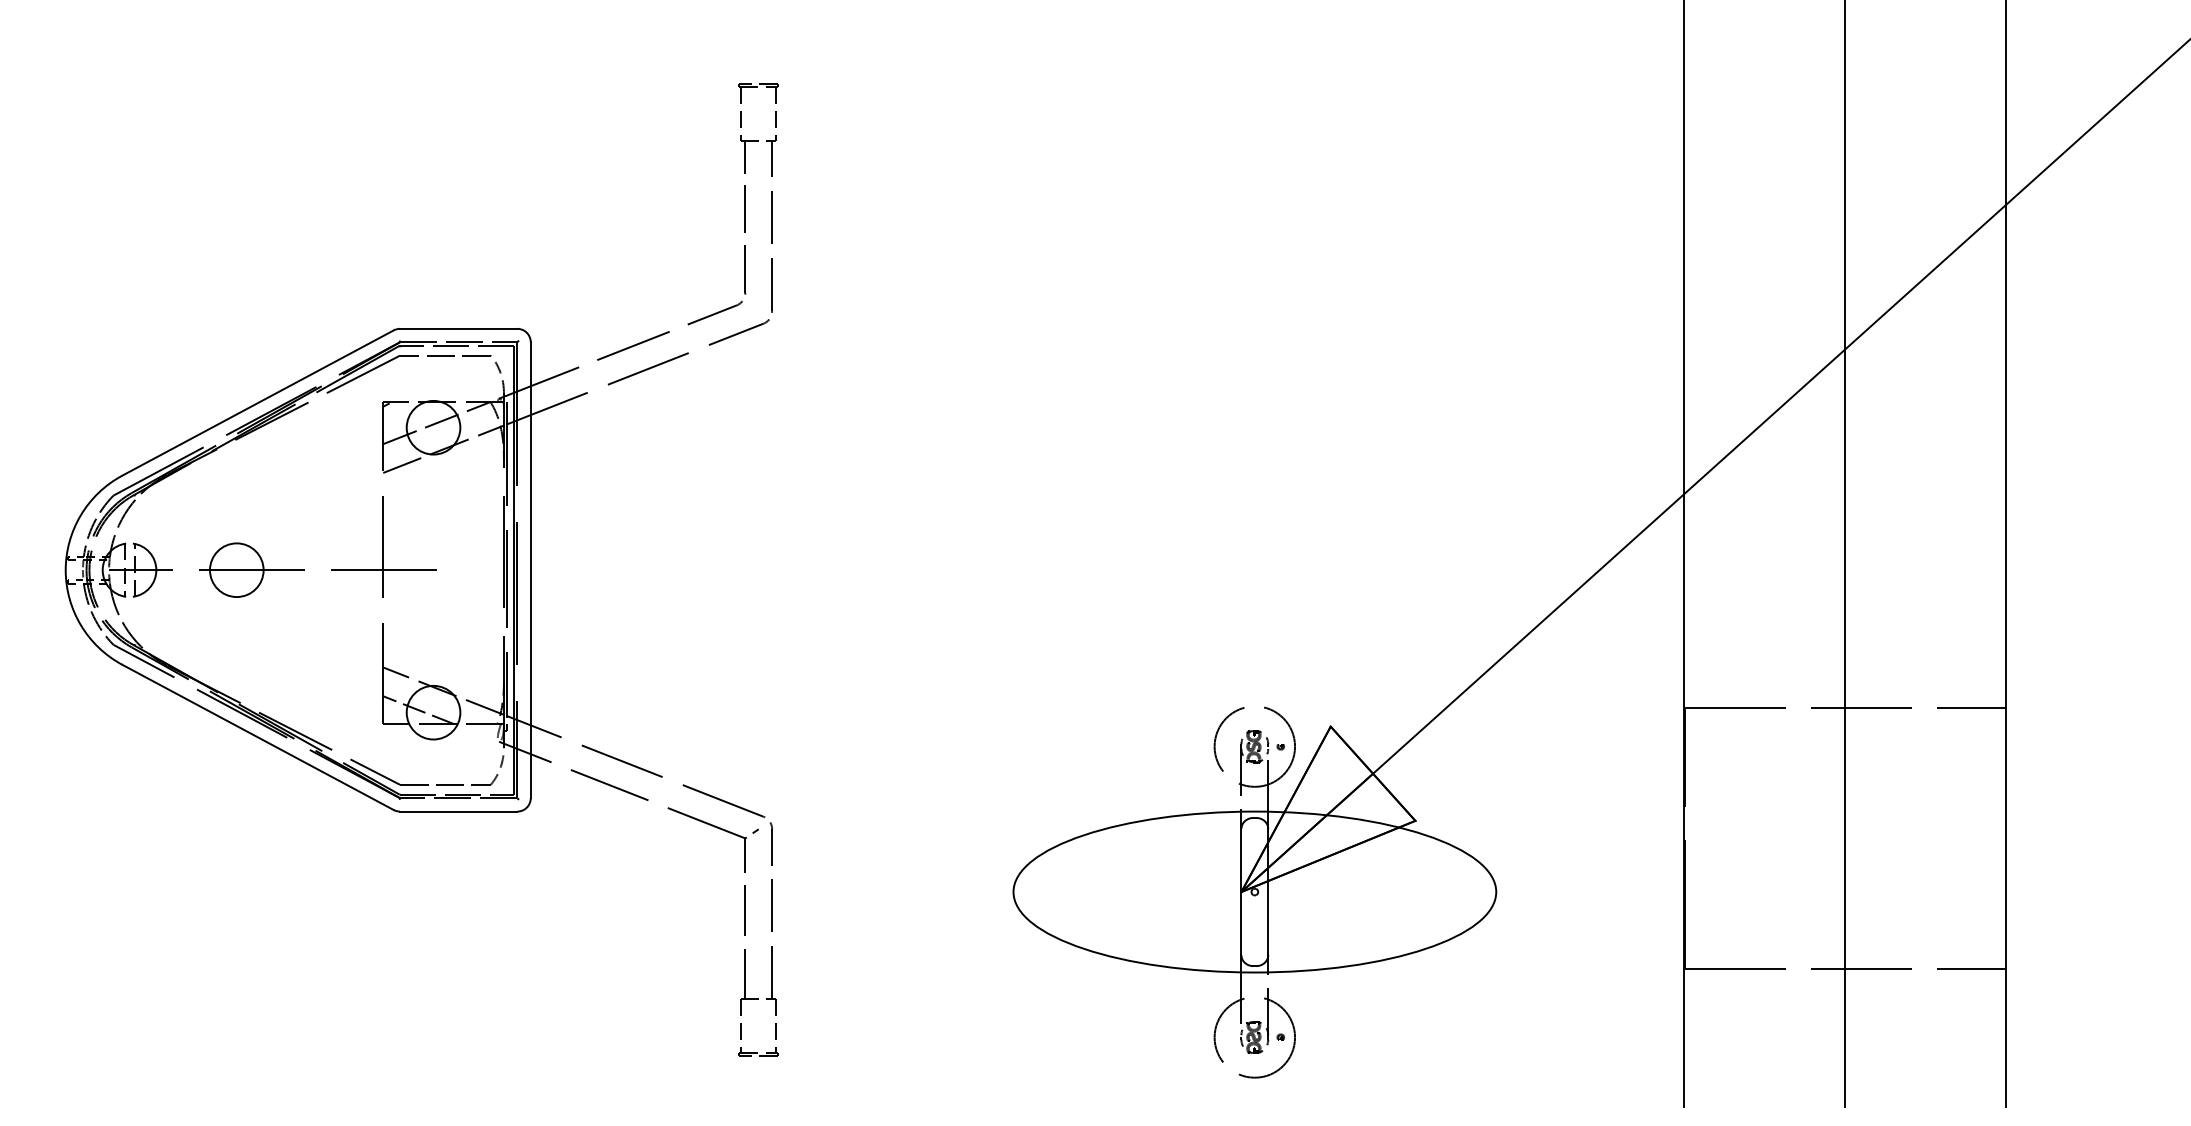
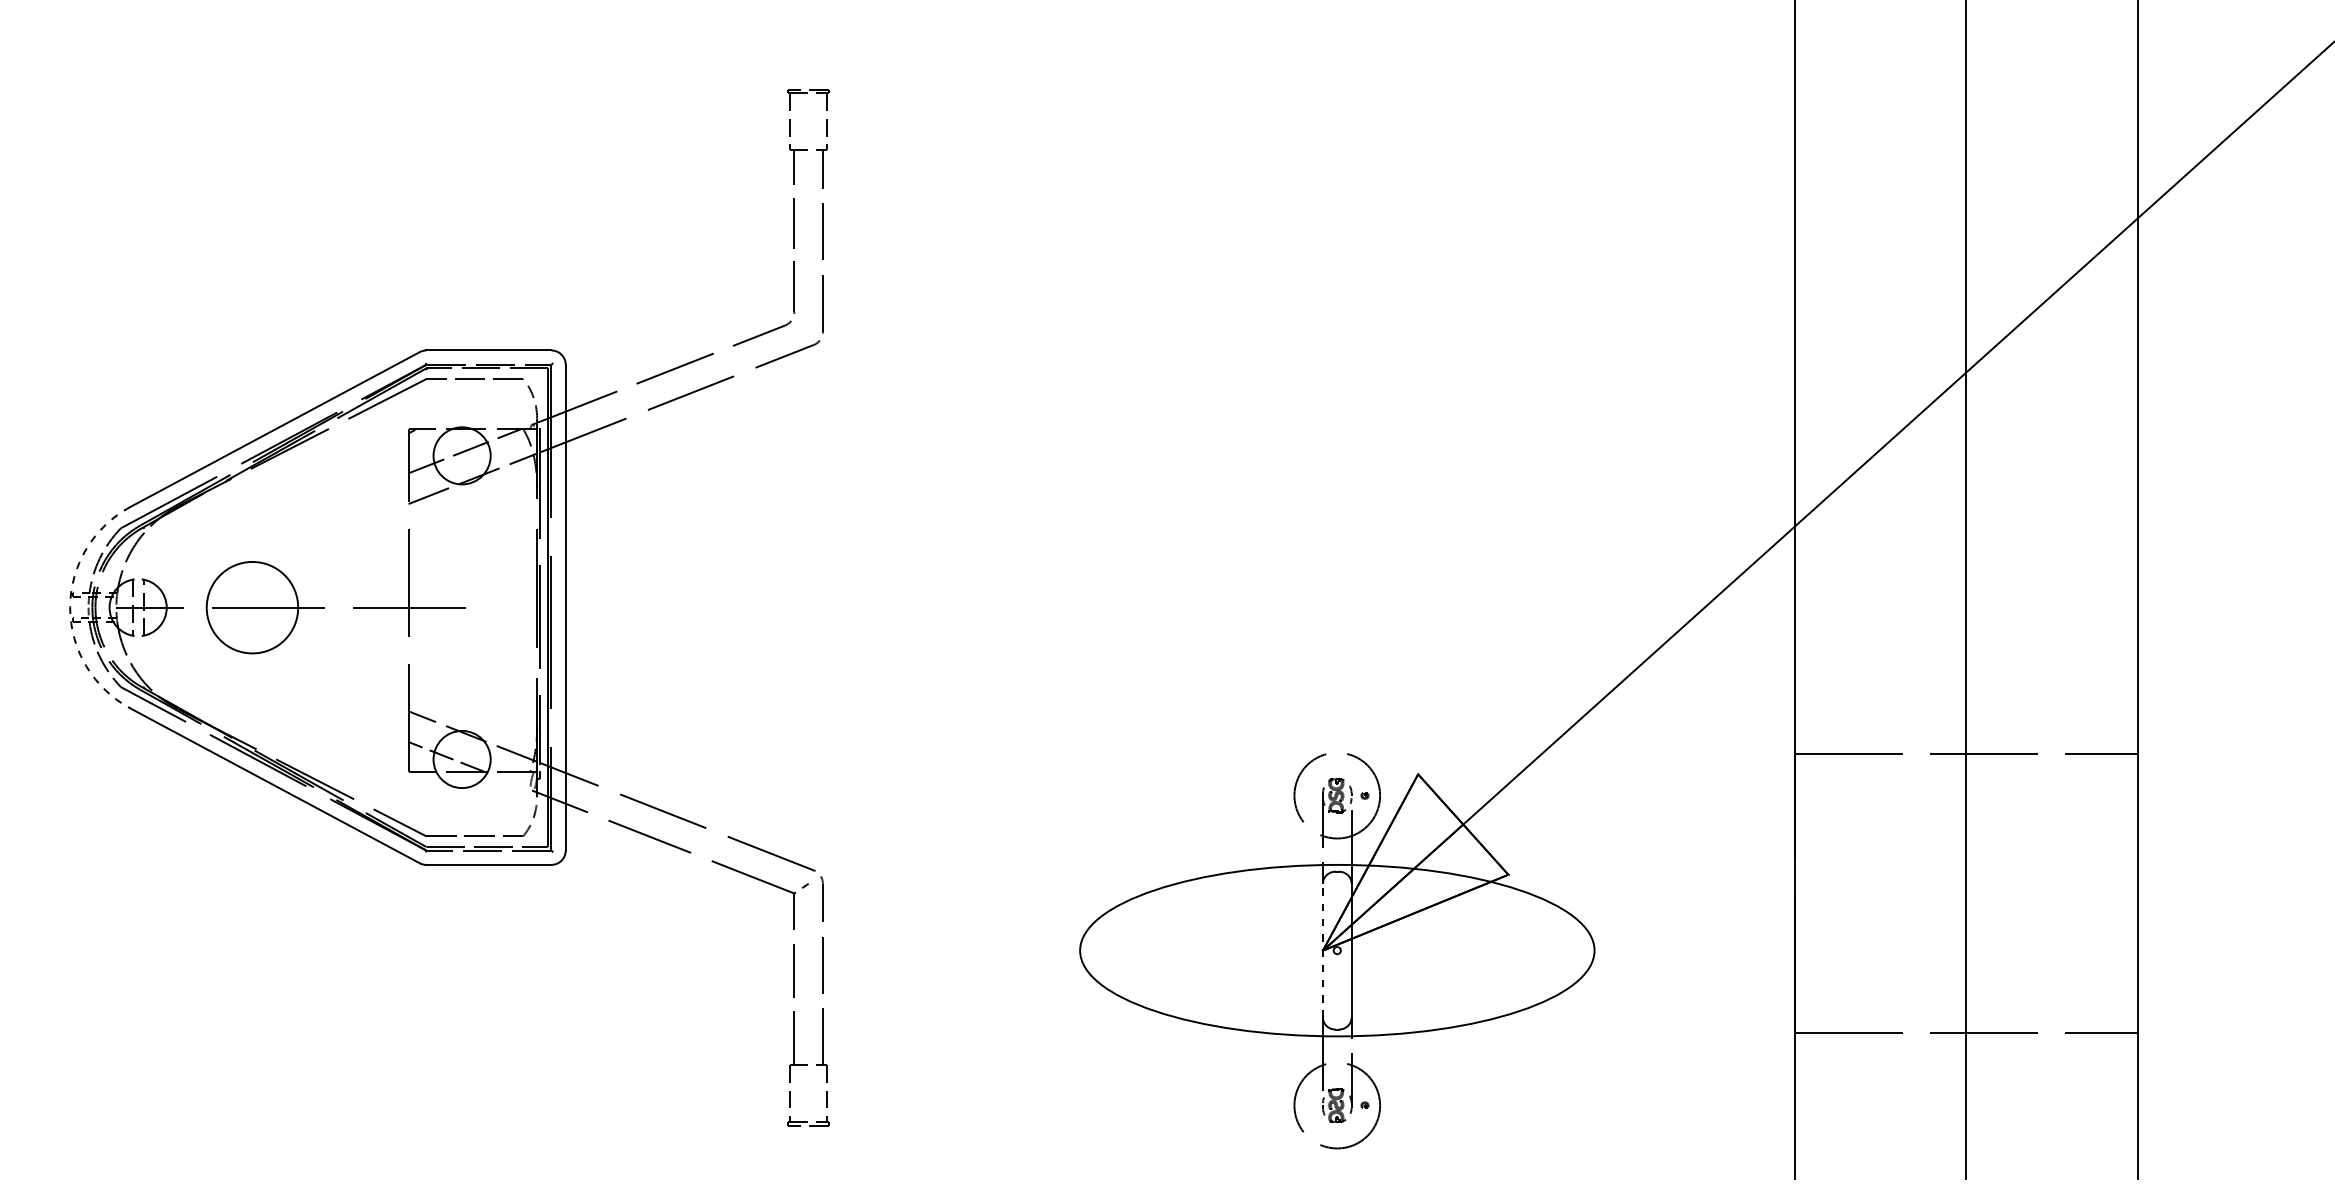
arc: (65, 570) -> (69, 607), solid -> dashed
circle: (236, 570) -> (252, 607), size x1.6
line: (1241, 891) -> (1323, 950), solid -> dashed

